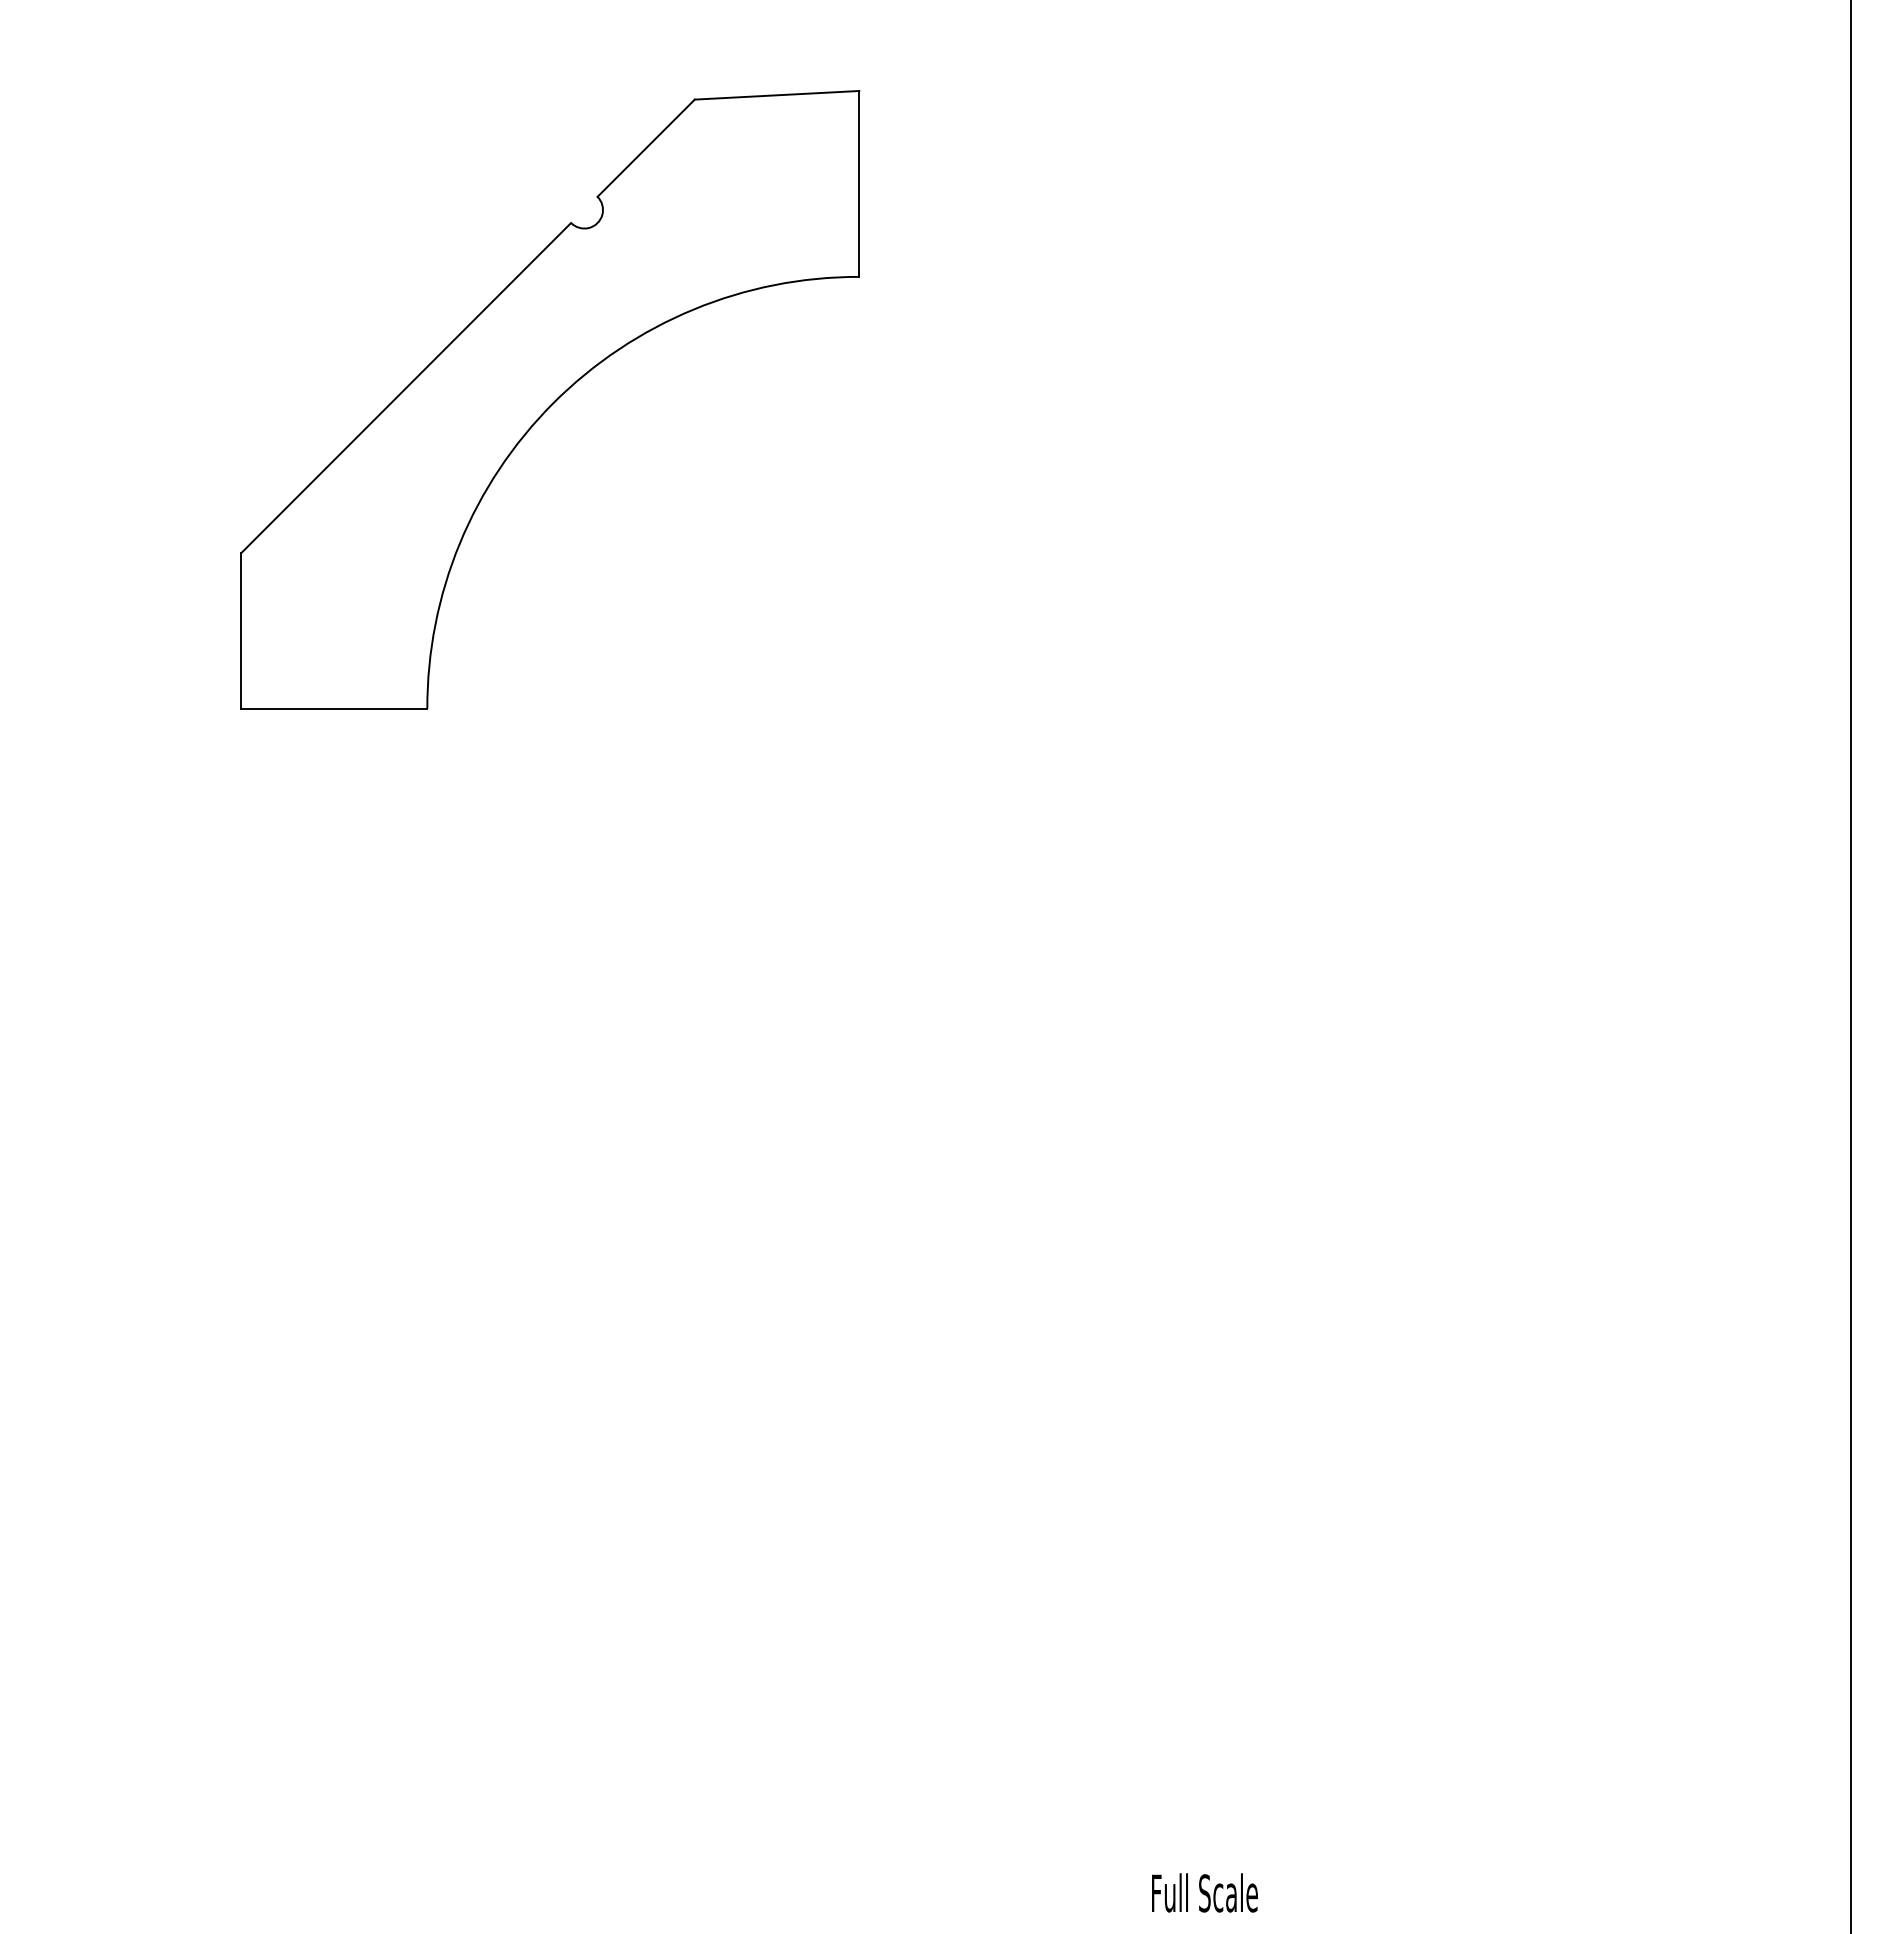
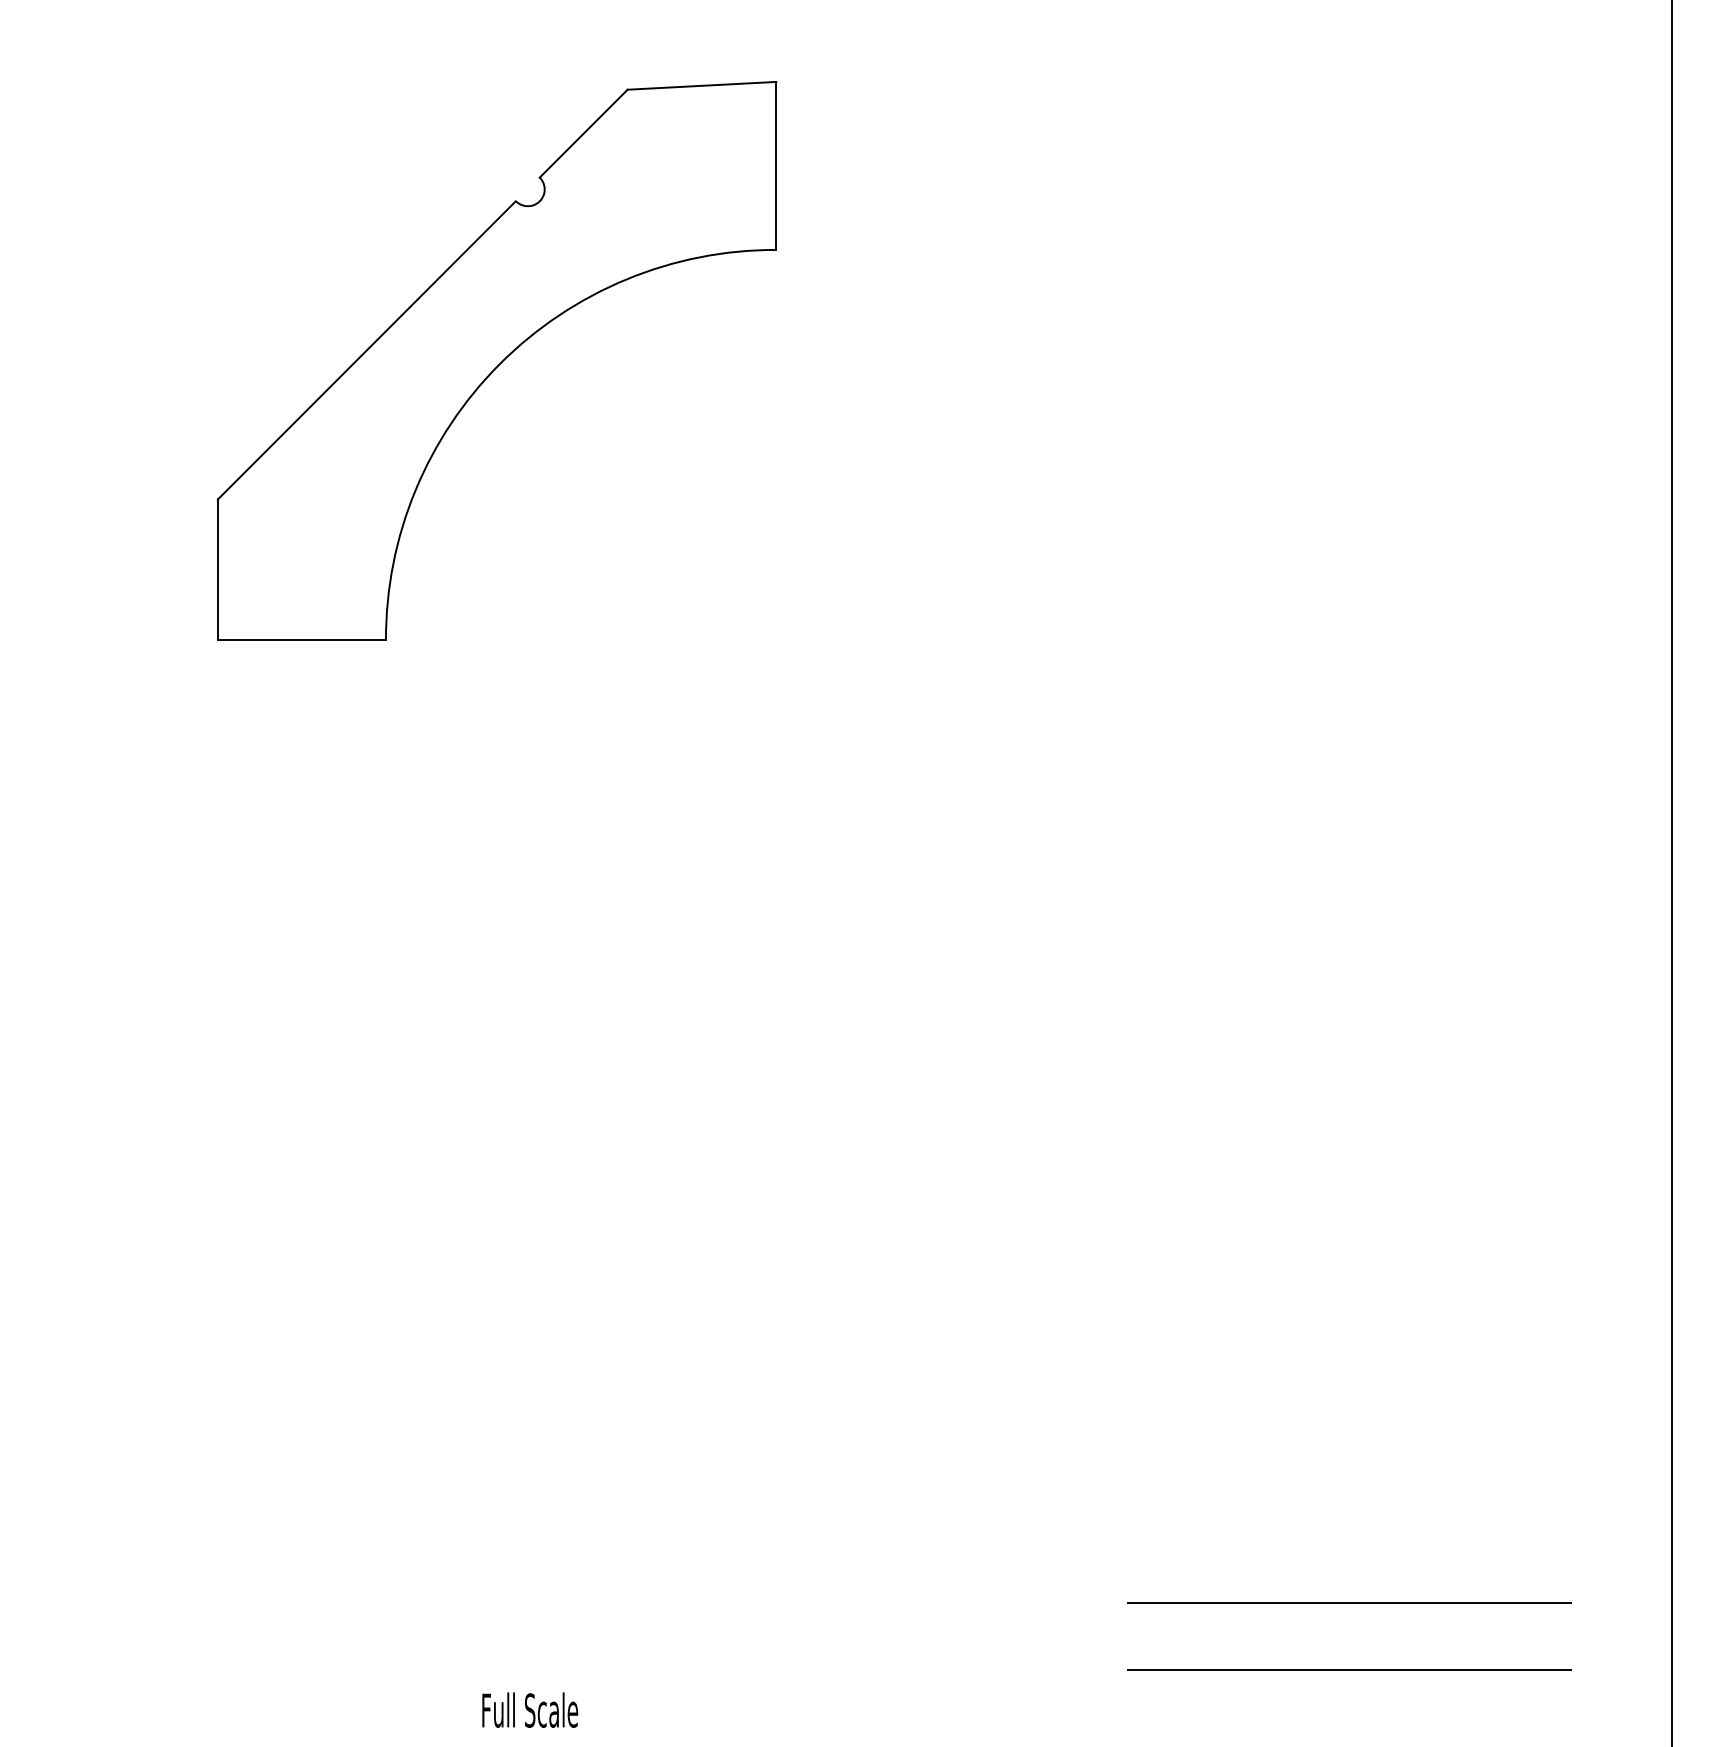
line: (1493, 1773) -> (1349, 1602), added
line: (1493, 1848) -> (1349, 1670), added
text: (1204, 1892) -> (529, 1709), moved

